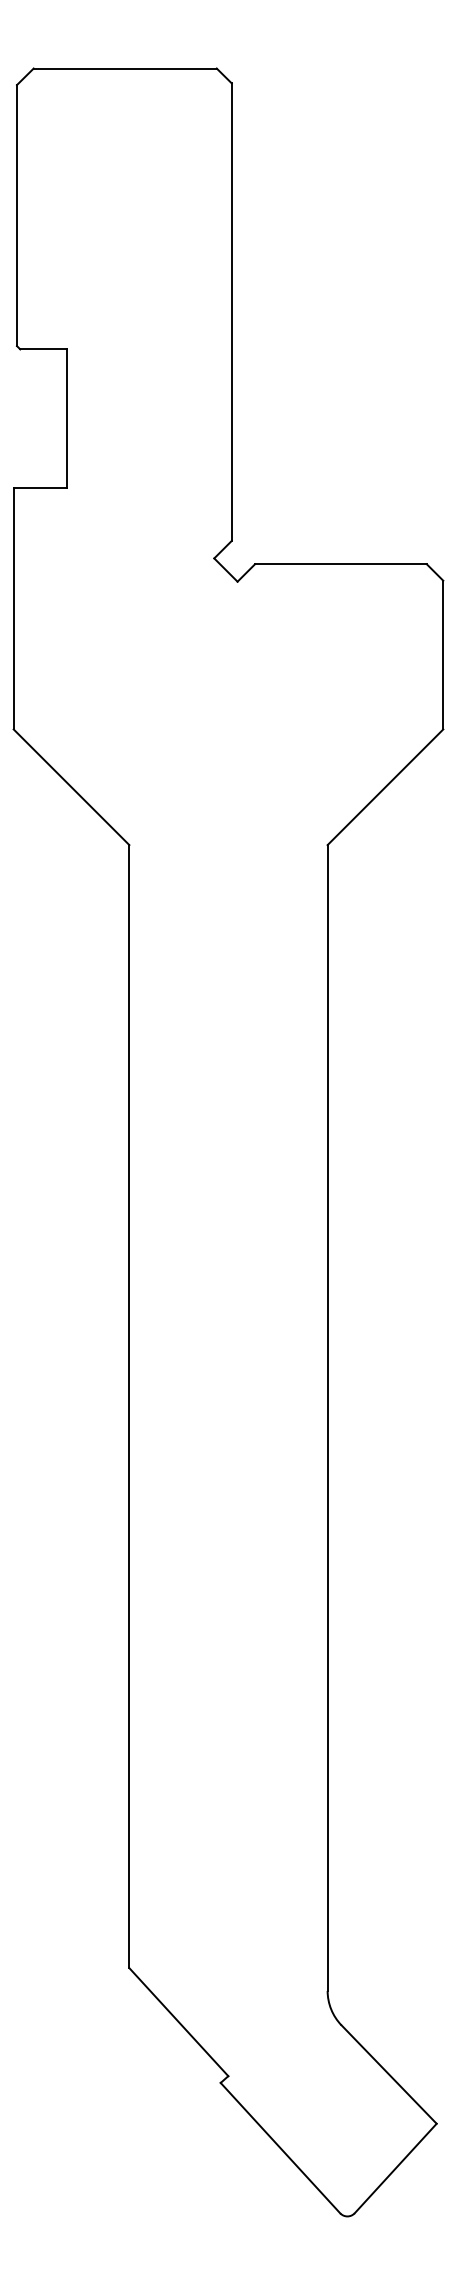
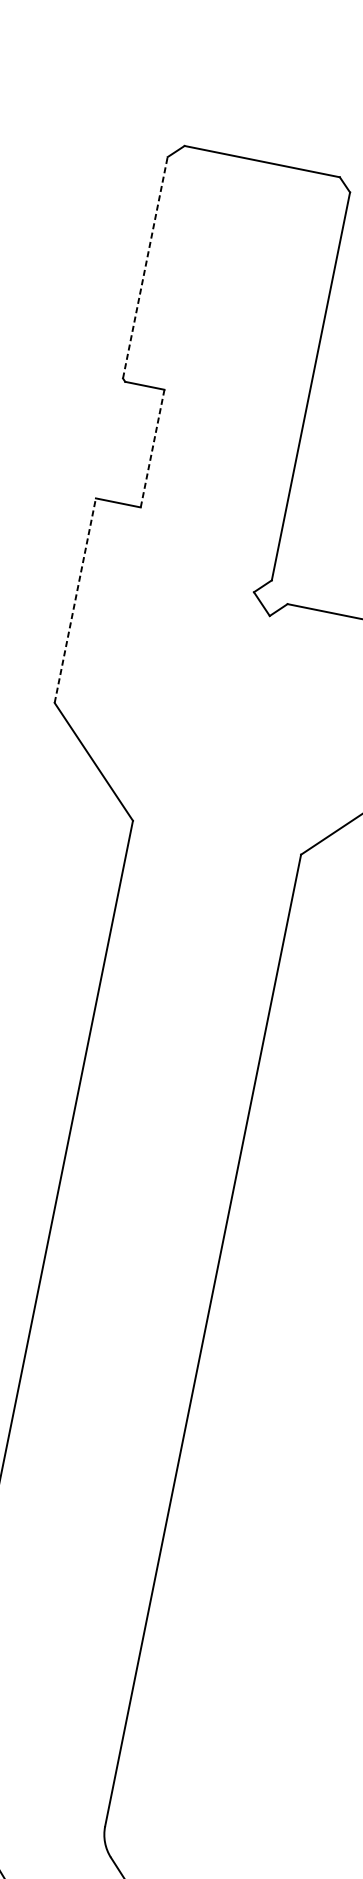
line: (17, 215) -> (145, 267), solid -> dashed
line: (66, 418) -> (152, 448), solid -> dashed
line: (13, 608) -> (75, 600), solid -> dashed

